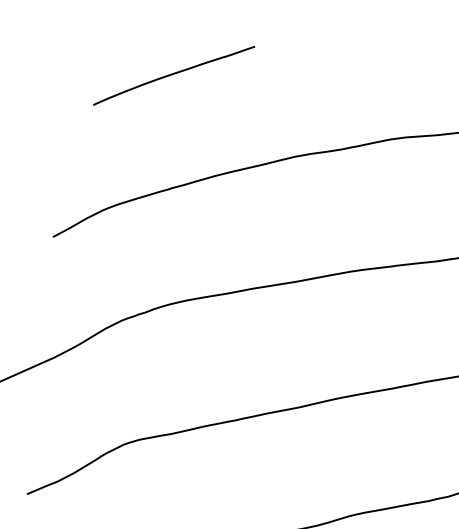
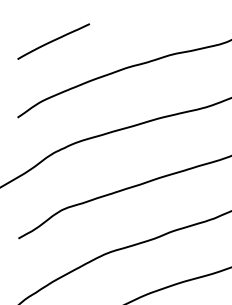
curve: (173, 75) -> (53, 41), moved

